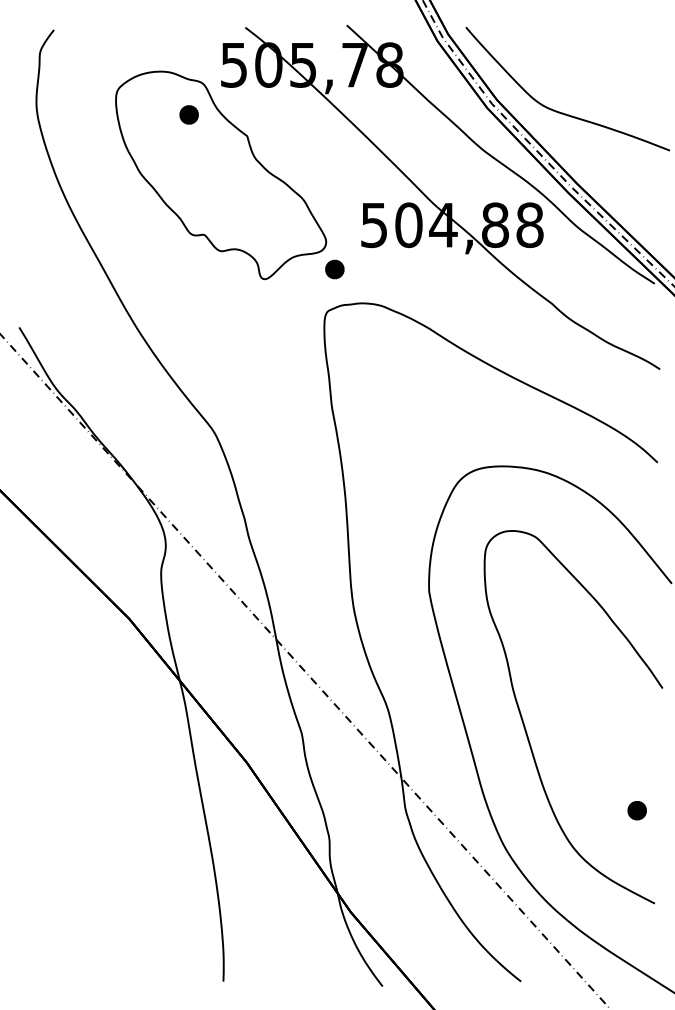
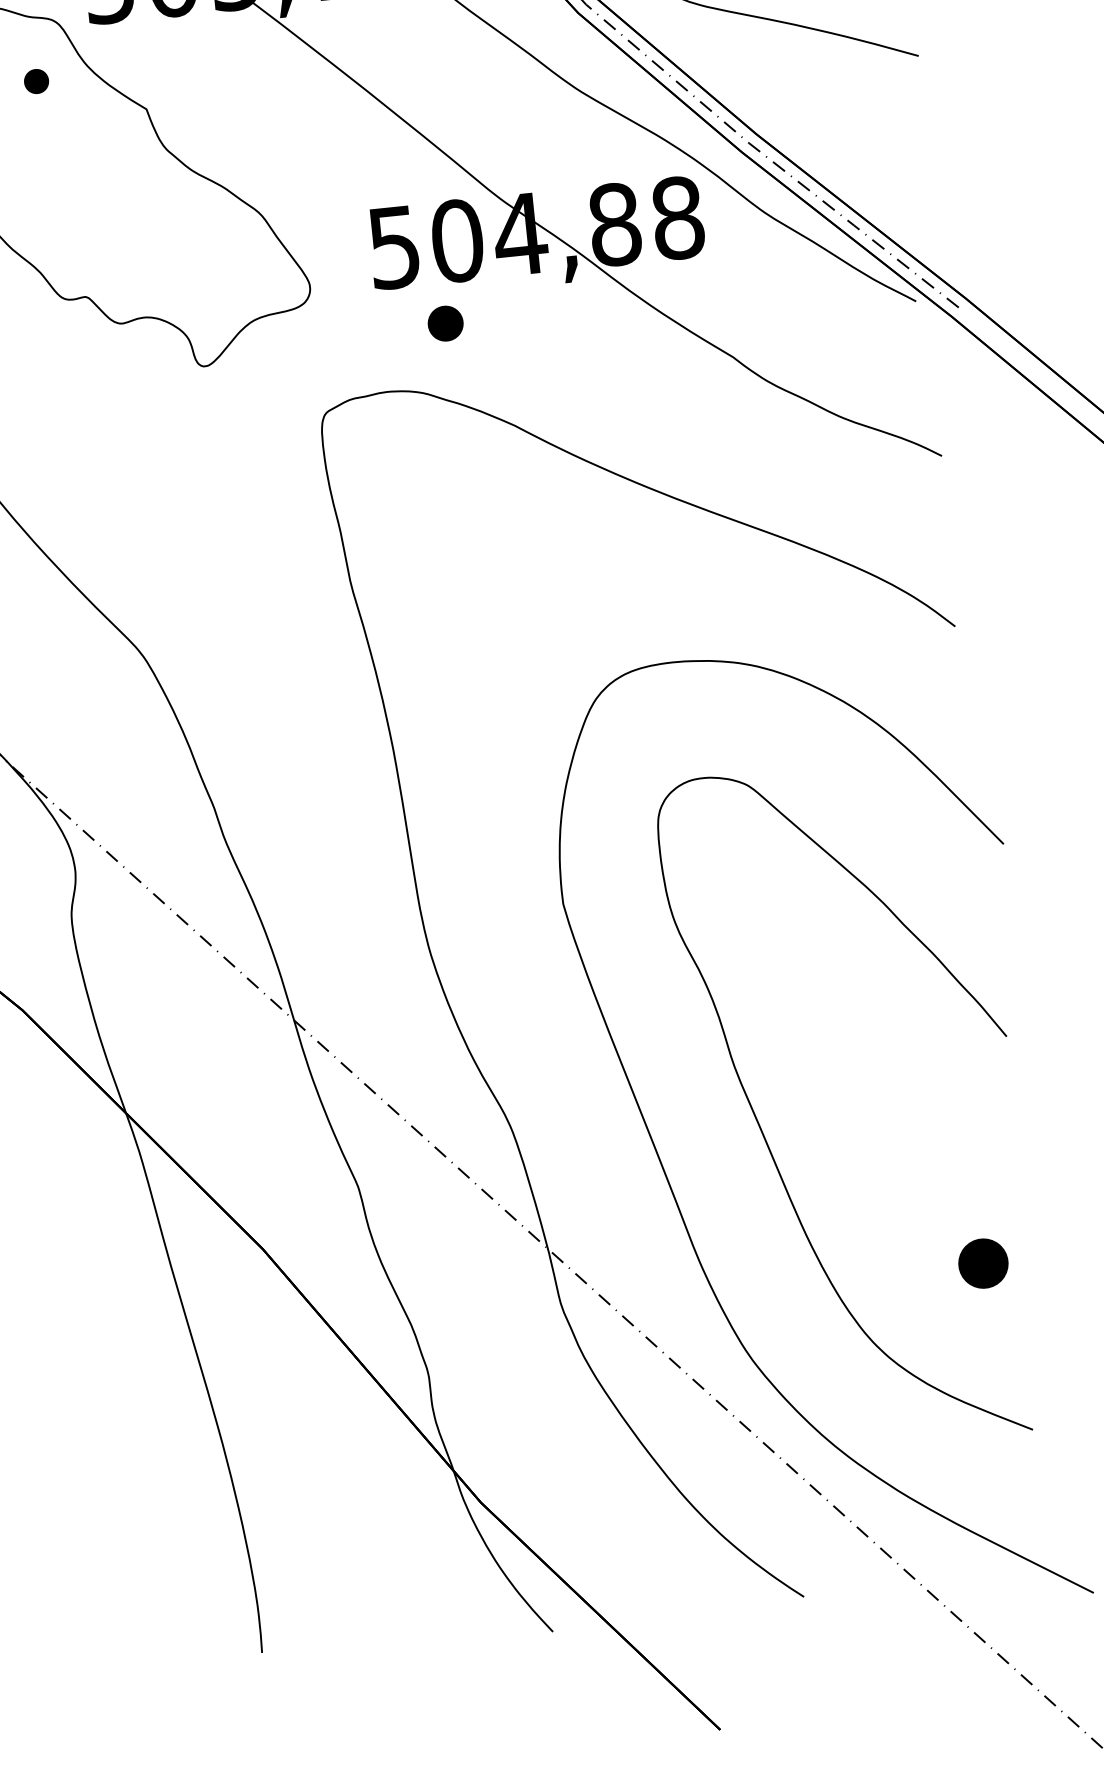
part: (188, 114) -> (35, 80), size x0.7
part: (334, 269) -> (445, 323), moved
part: (636, 810) -> (981, 1263), size x1.4

